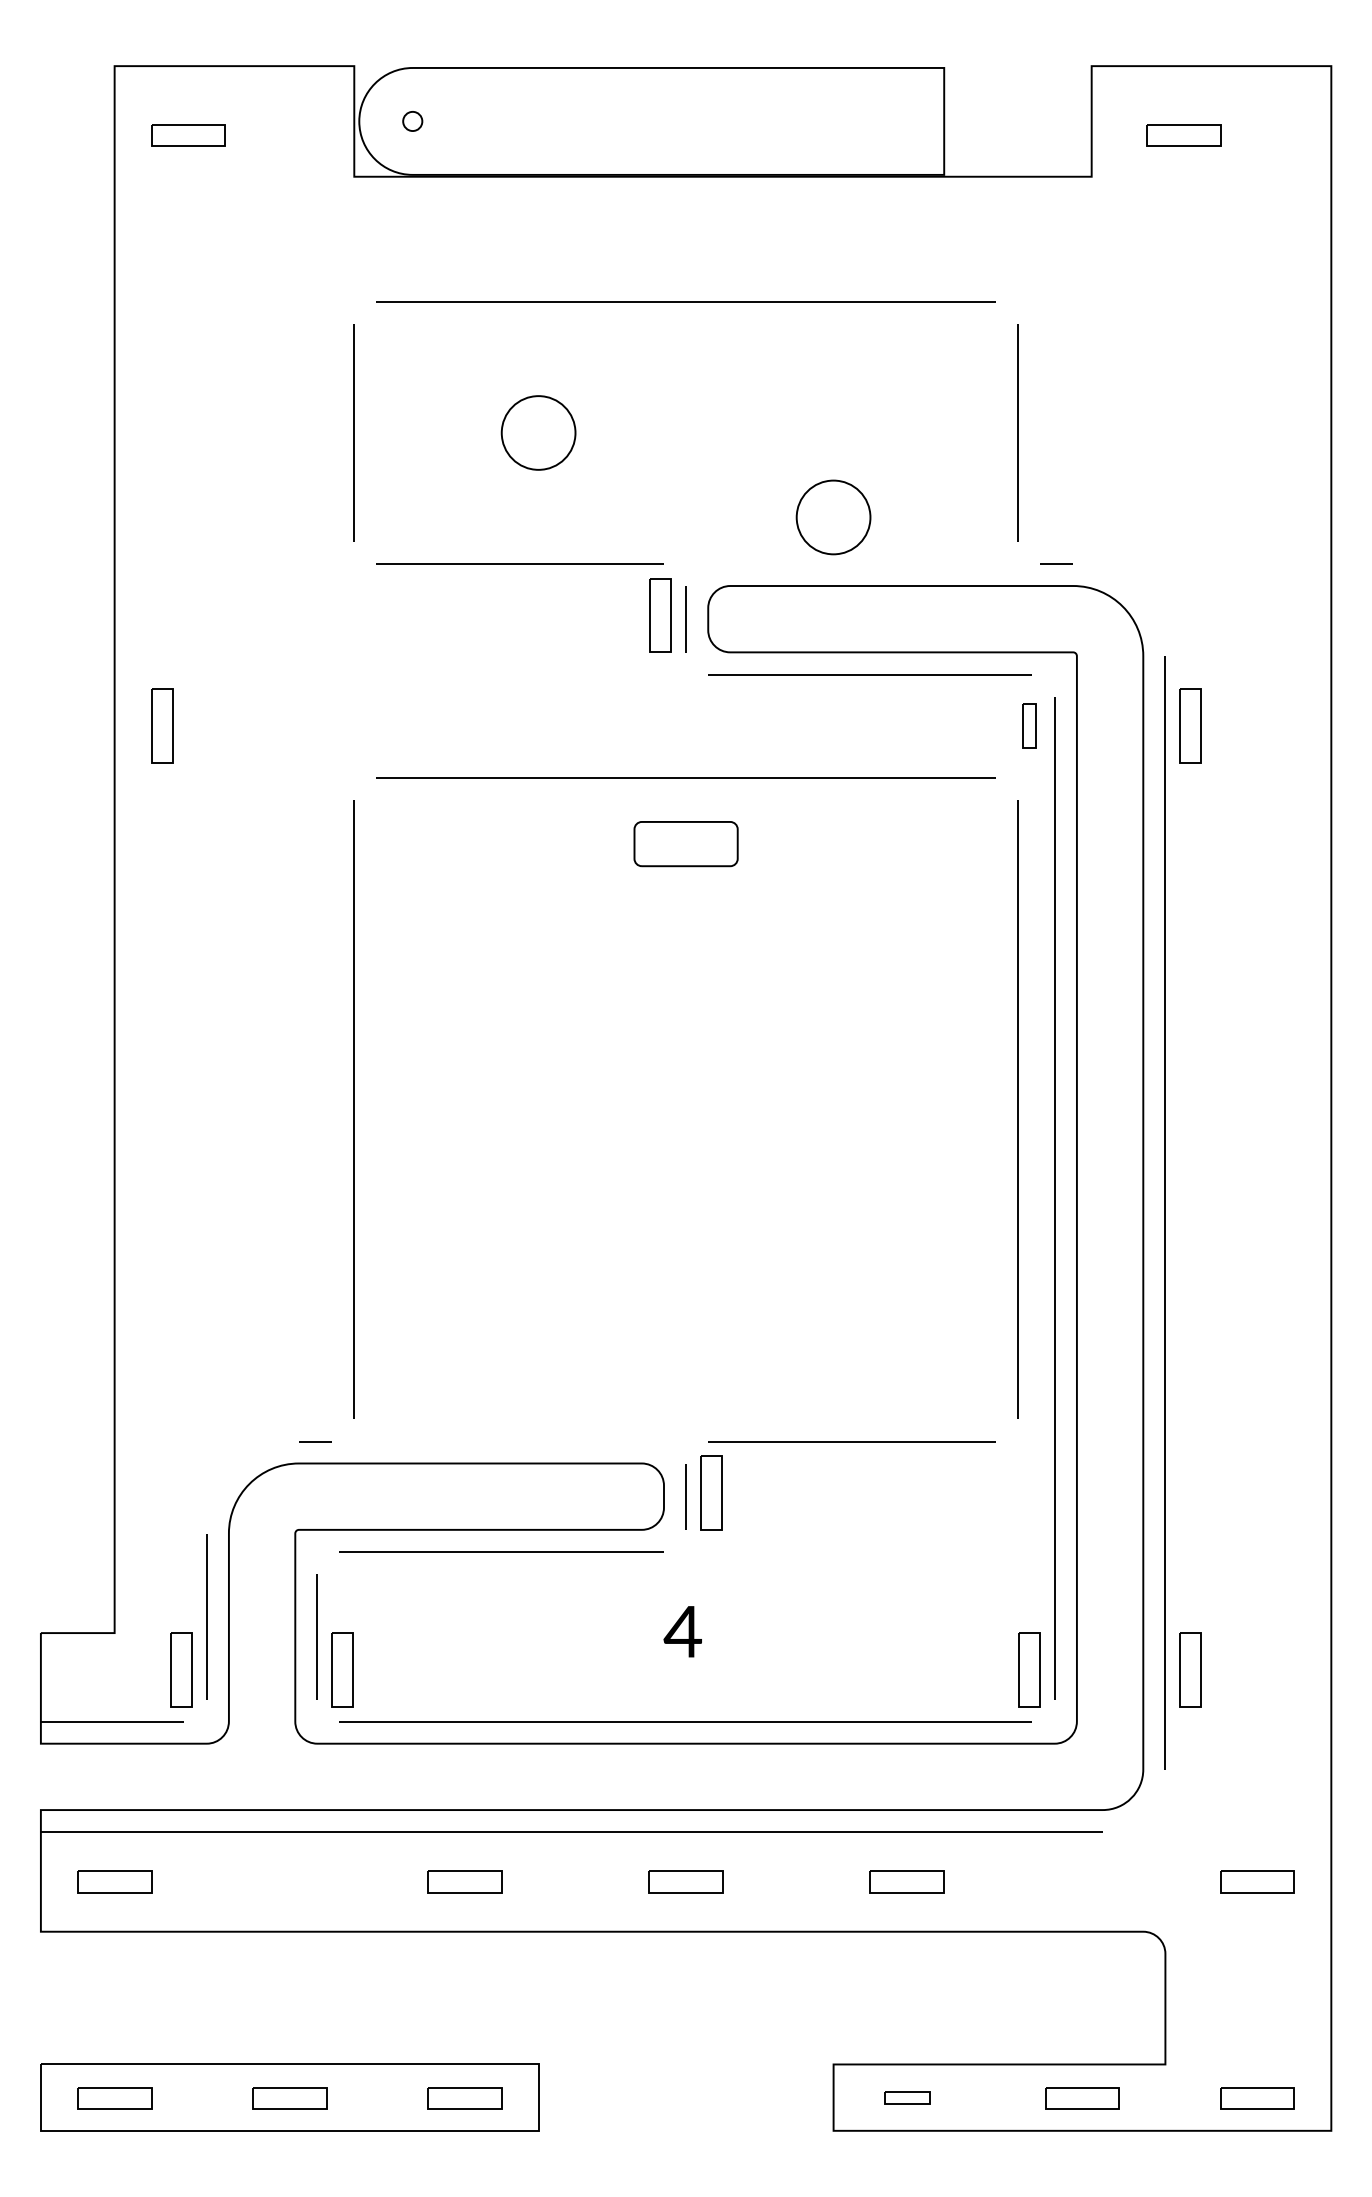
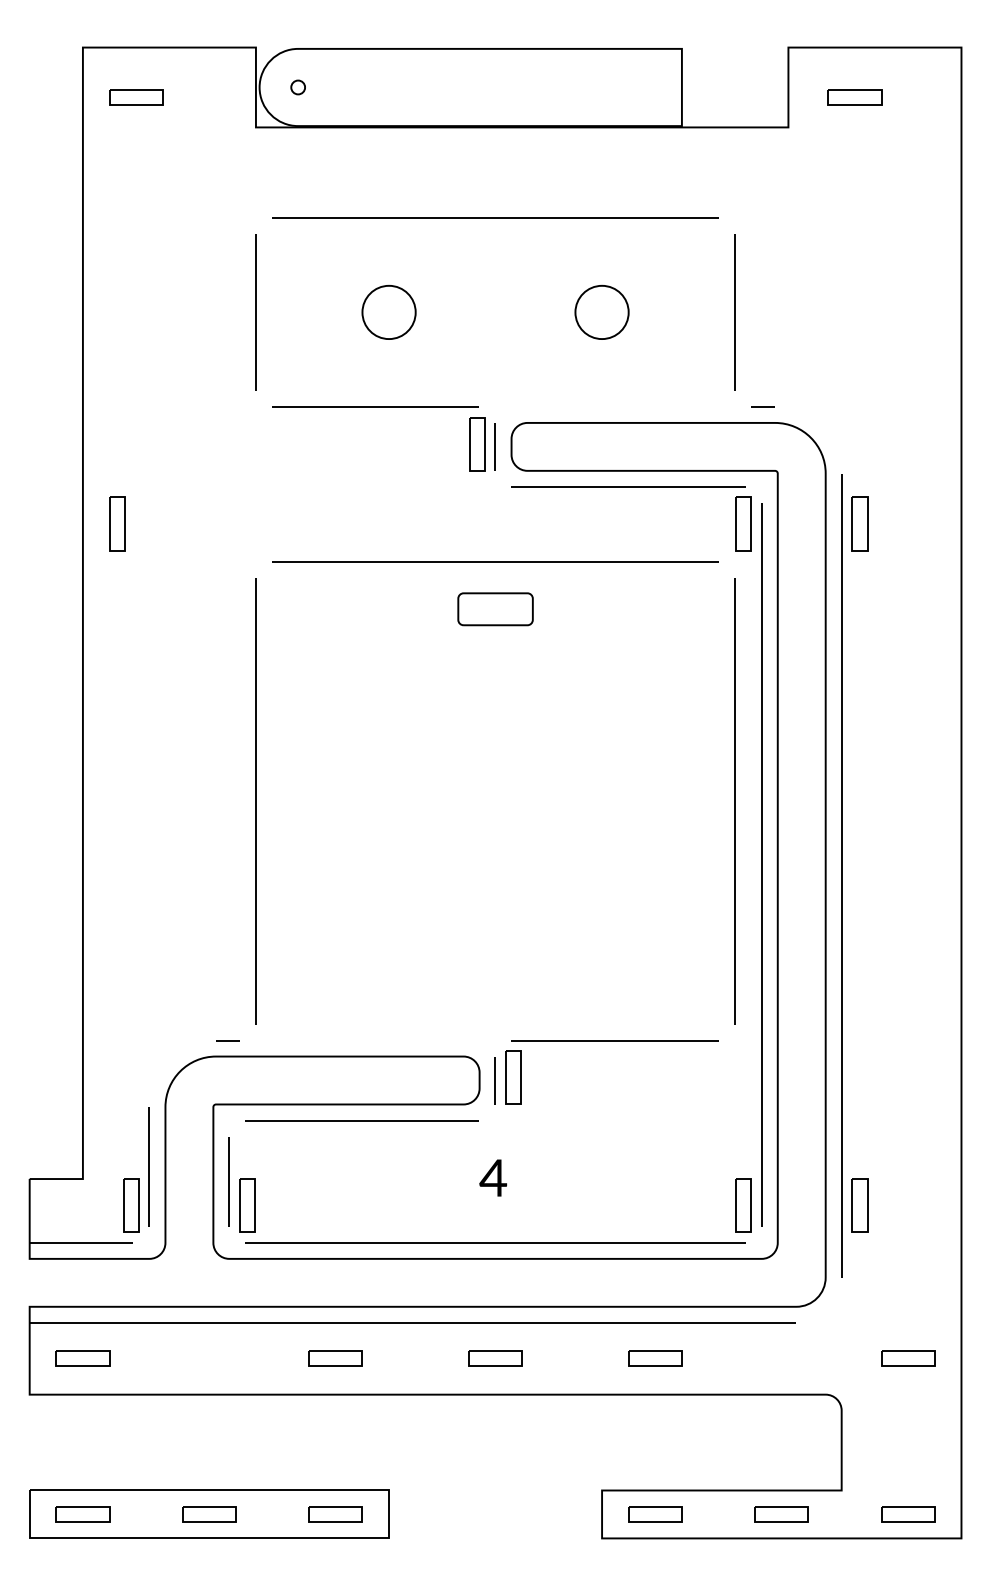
part: (832, 517) -> (601, 312), moved
part: (1029, 725) -> (743, 523), size x1.67
part: (907, 2097) -> (655, 1514), size x1.67

